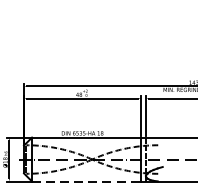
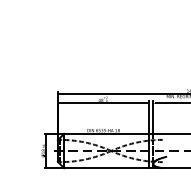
line: (86, 181) -> (106, 168), dashed -> solid

